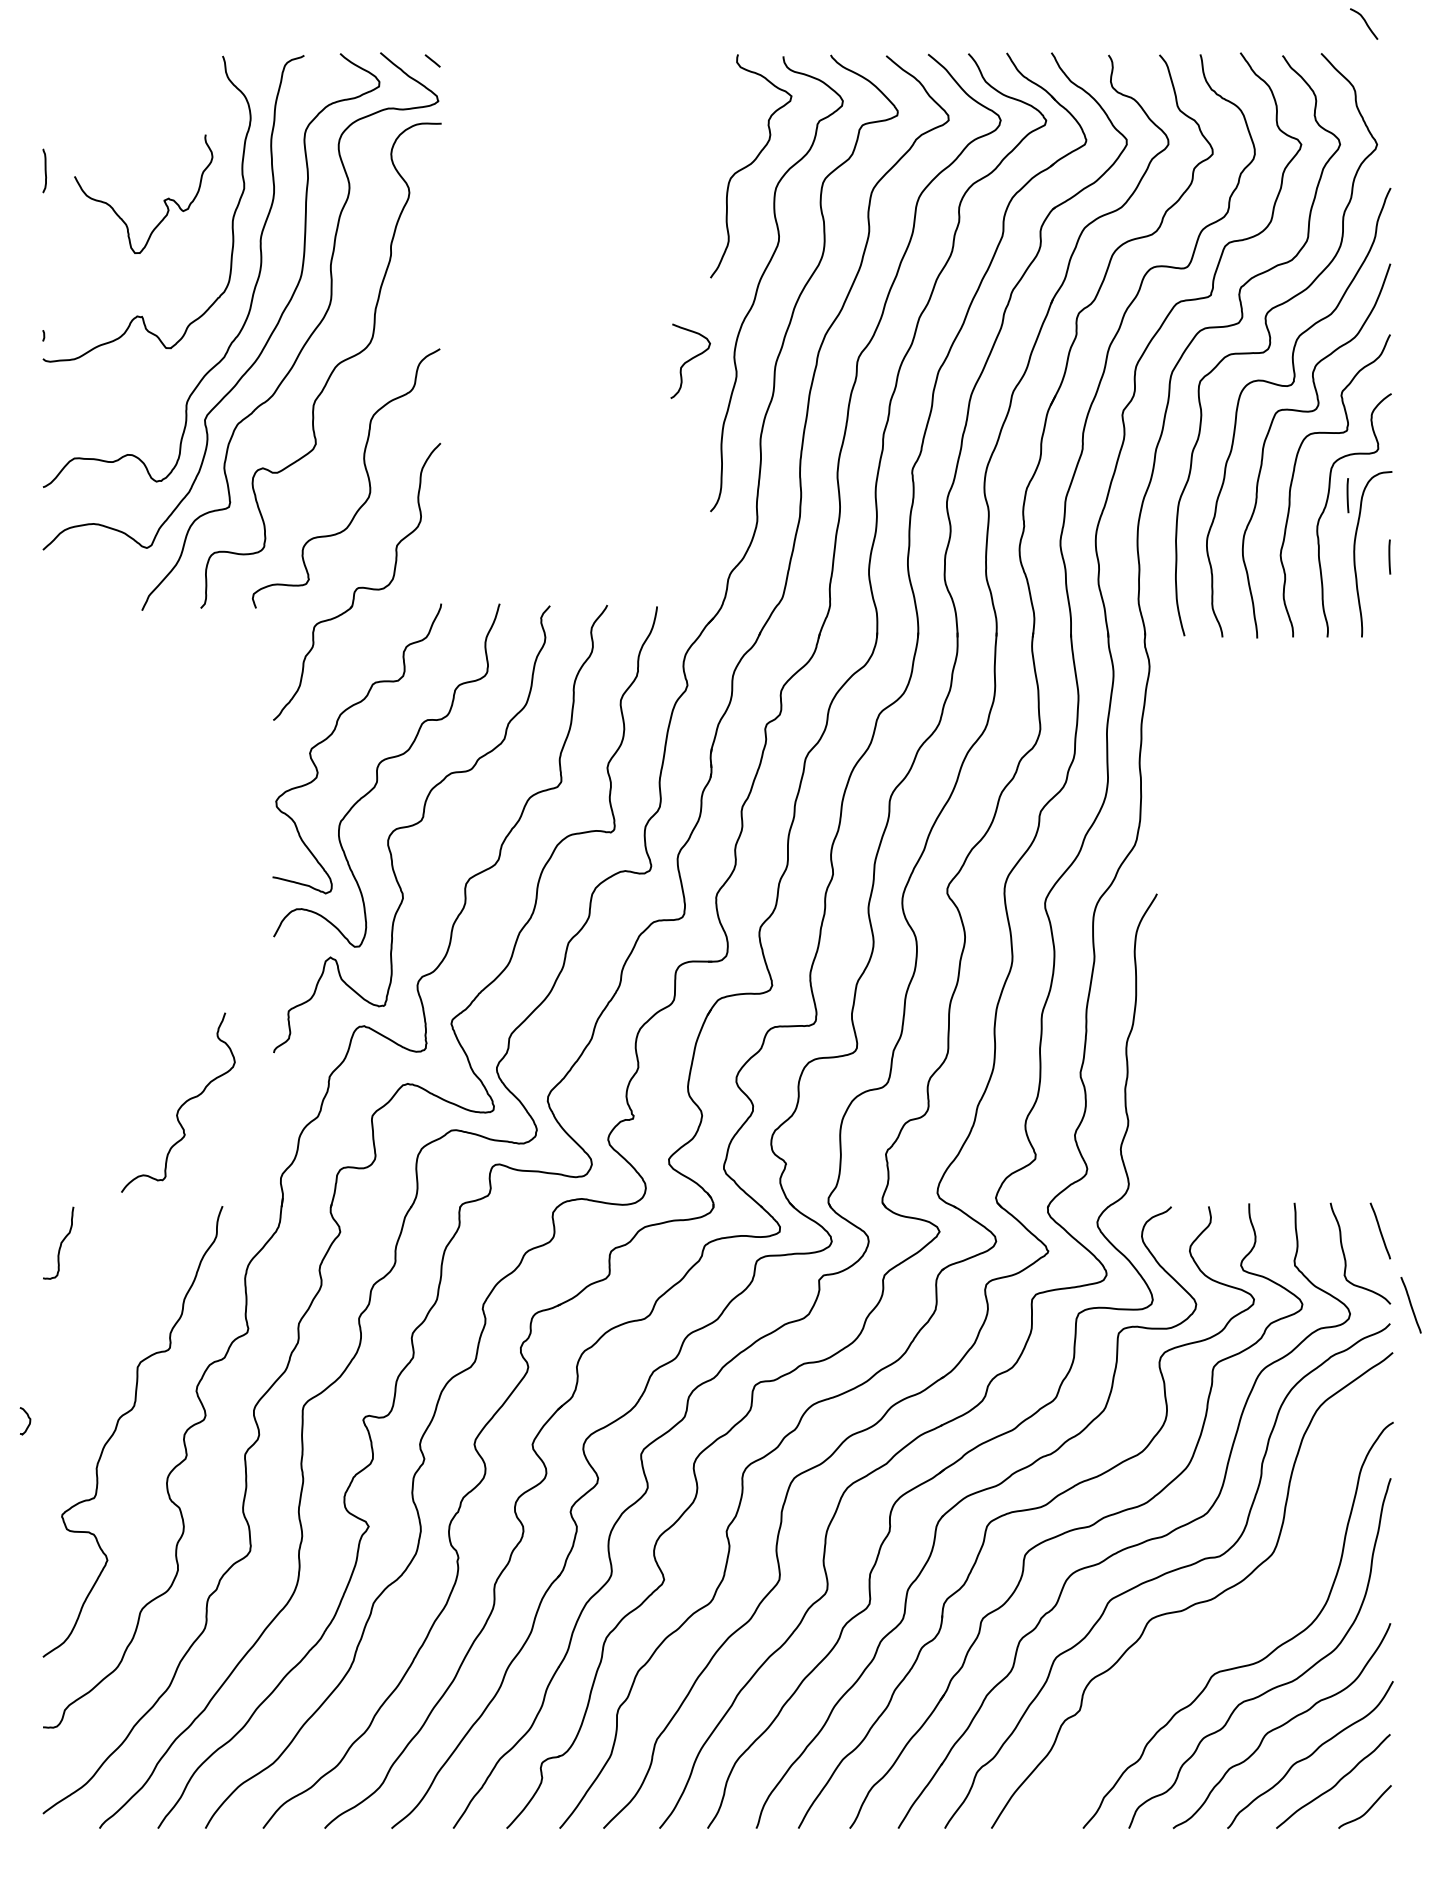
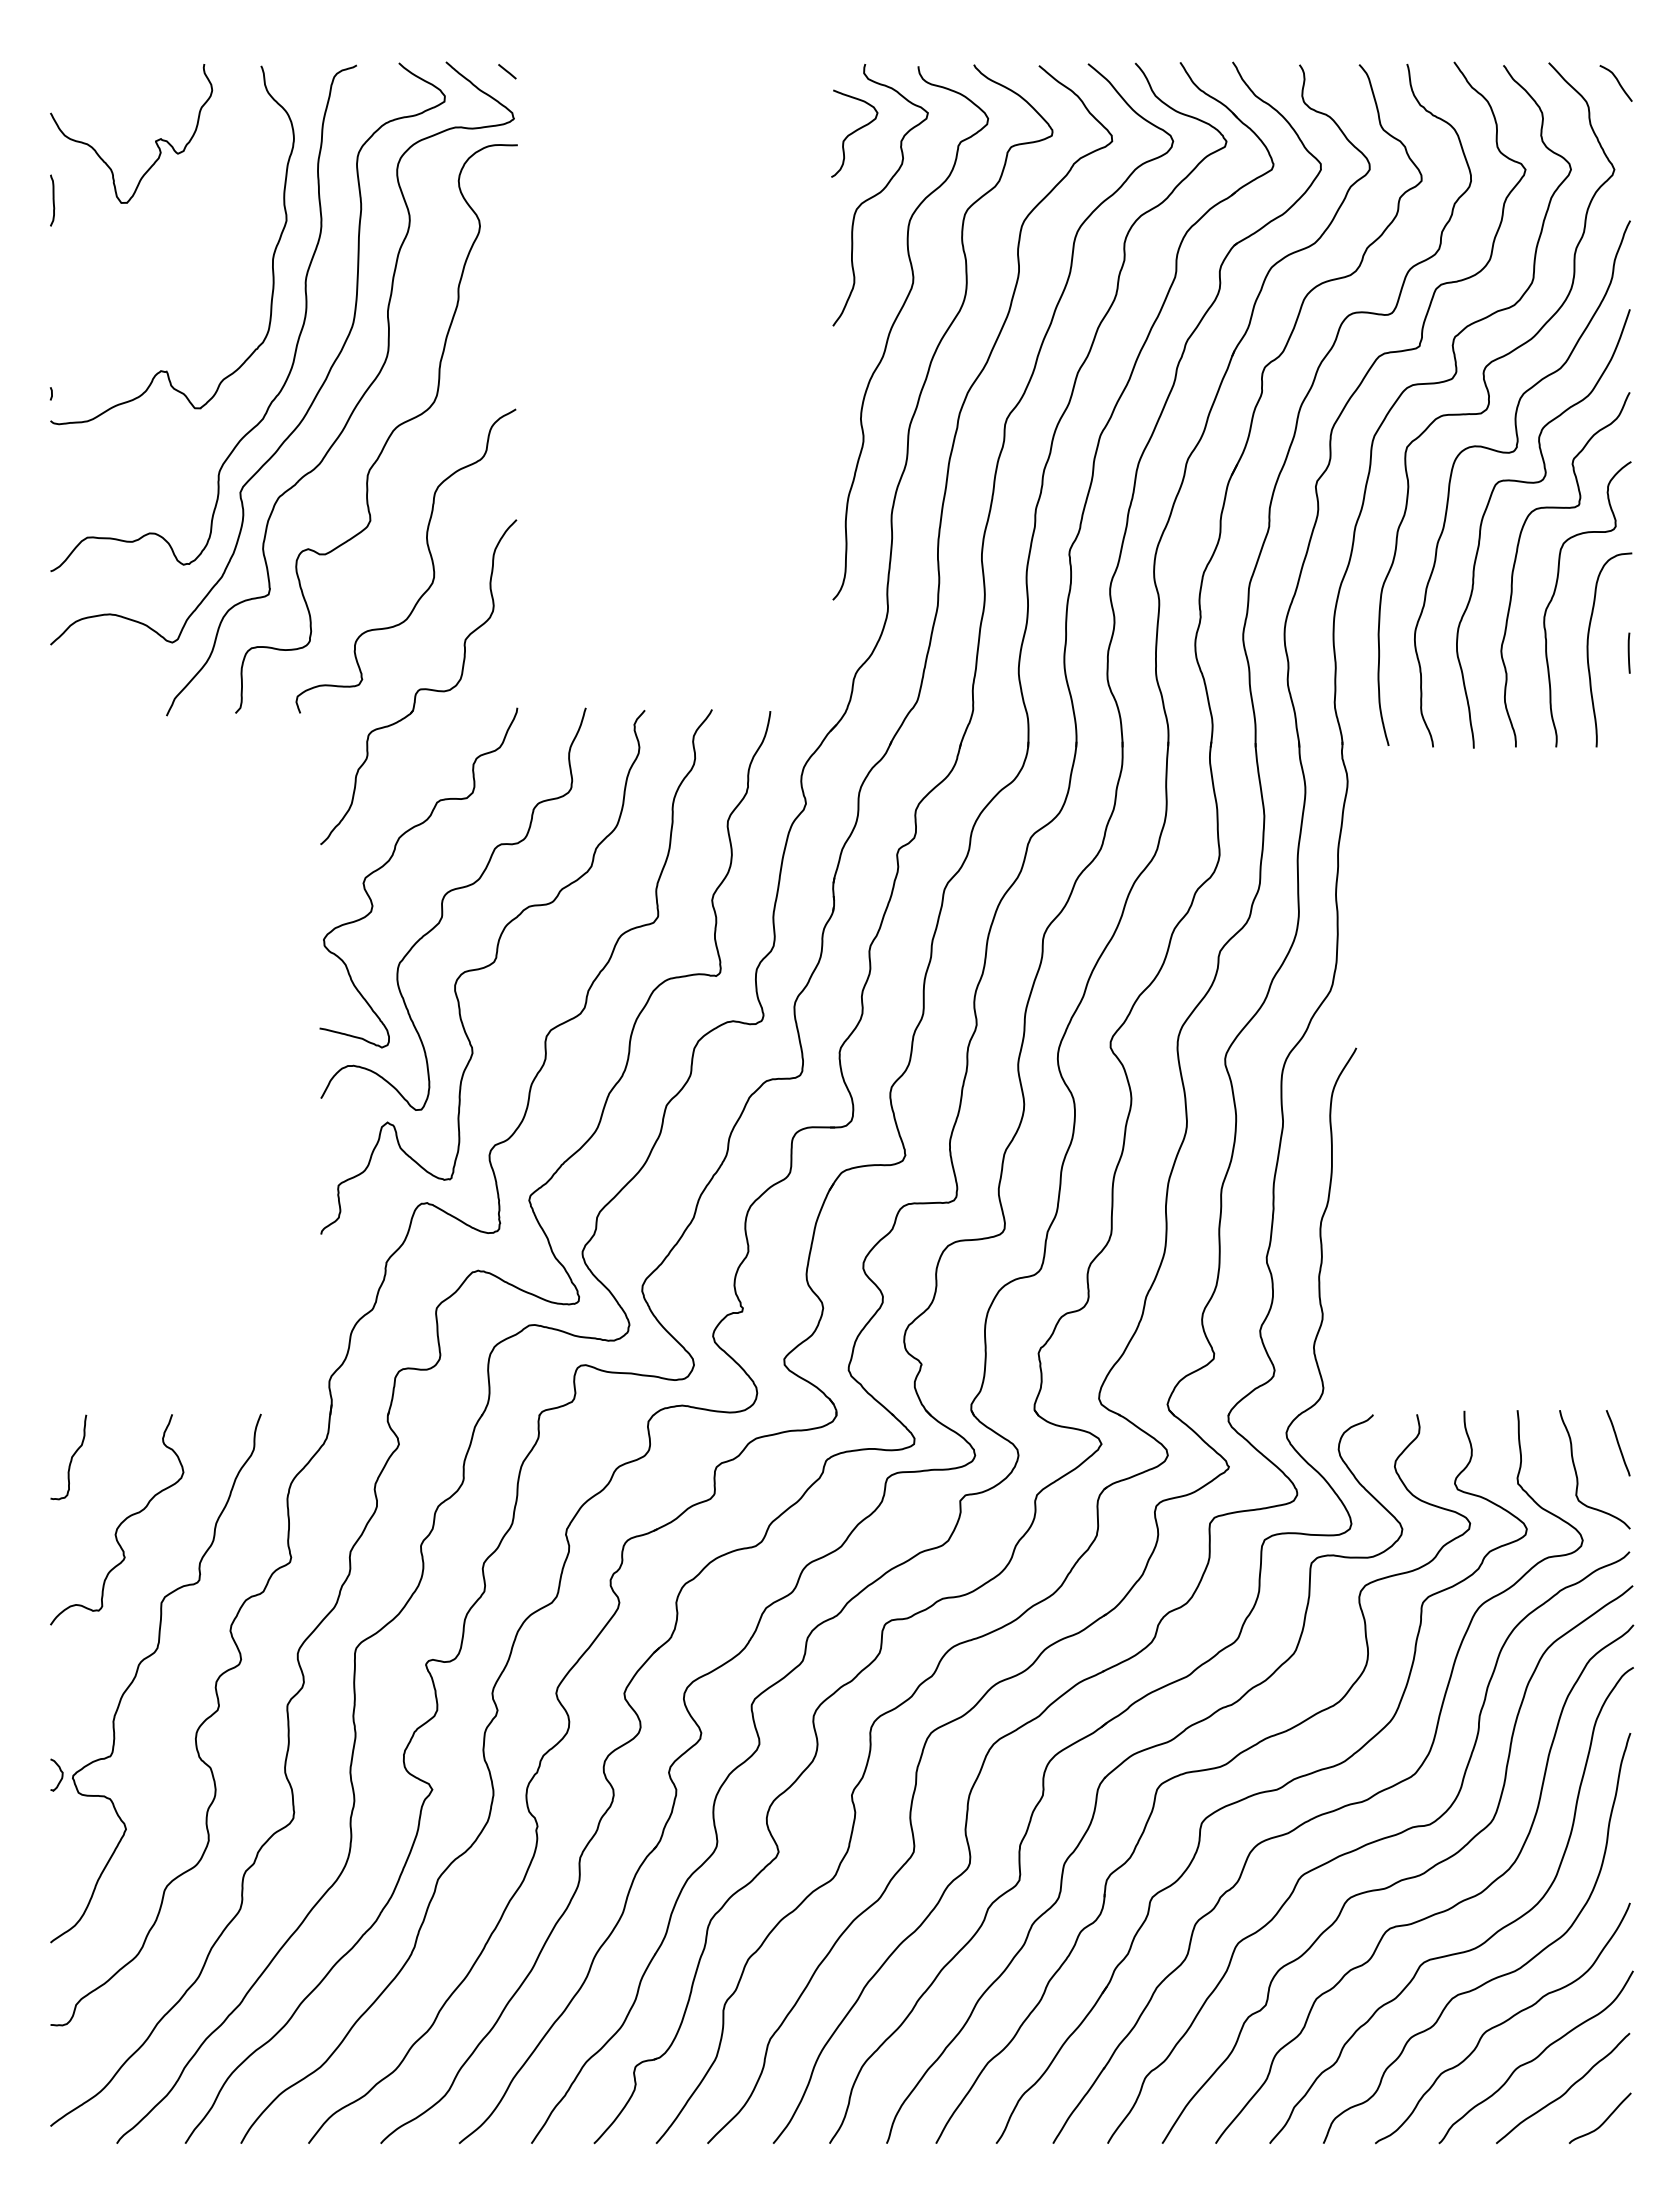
curve: (1365, 23) -> (1617, 82), moved
curve: (164, 199) -> (155, 140), moved
curve: (690, 360) -> (854, 132), moved
line: (1347, 495) -> (1579, 580), removed
curve: (181, 1105) -> (120, 1522), moved
line: (1410, 1305) -> (1653, 1530), removed
curve: (27, 1417) -> (59, 1770), moved
curve: (1225, 1631) -> (1436, 1912), added

